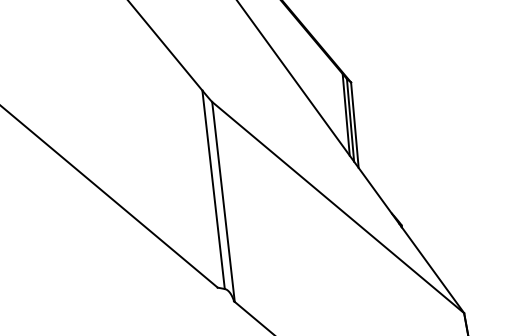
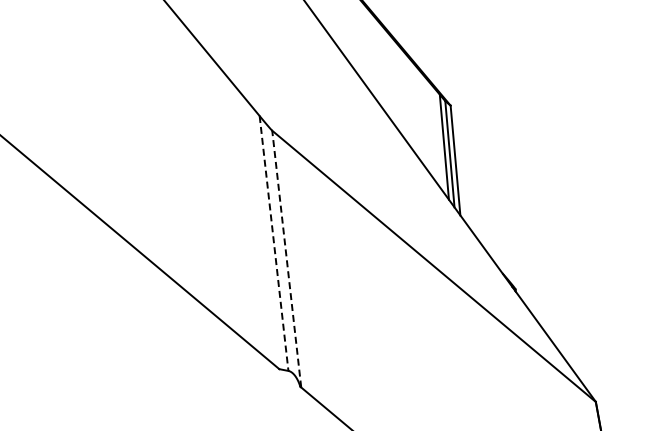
line: (213, 189) -> (274, 243), solid -> dashed
line: (223, 201) -> (286, 258), solid -> dashed

